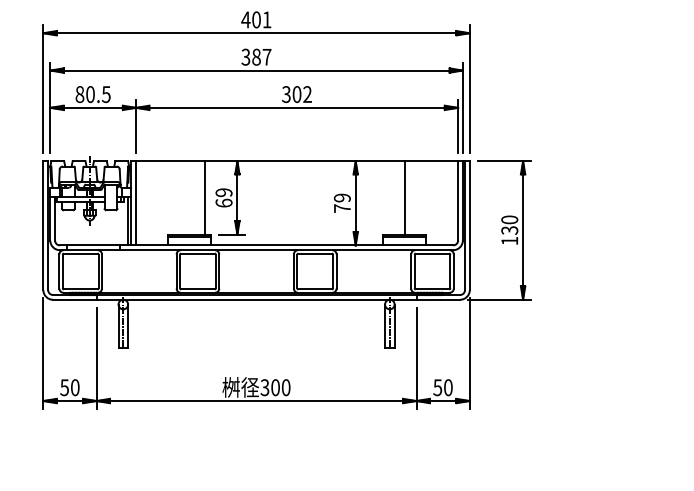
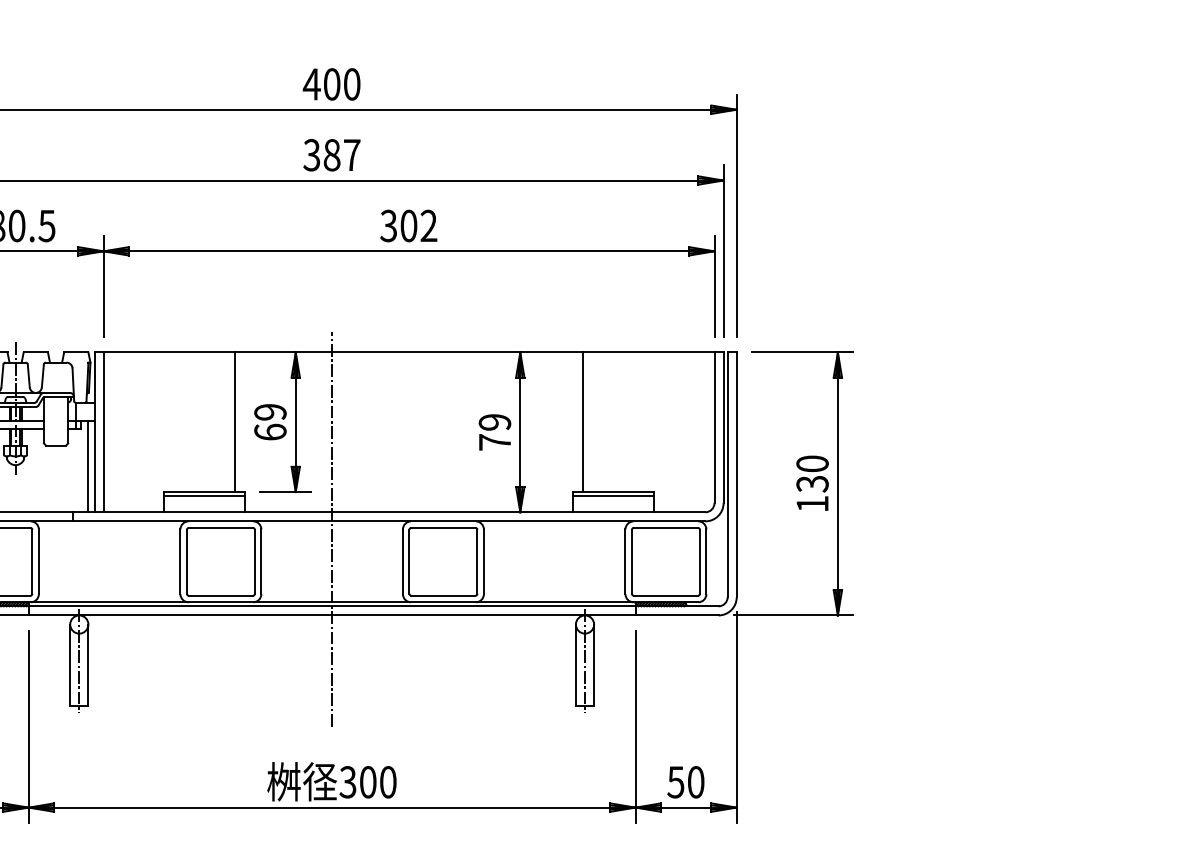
text: (266, 19) -> (350, 83), 401 -> 400
line: (404, 197) -> (582, 421), moved
line: (256, 254) -> (332, 529), added

